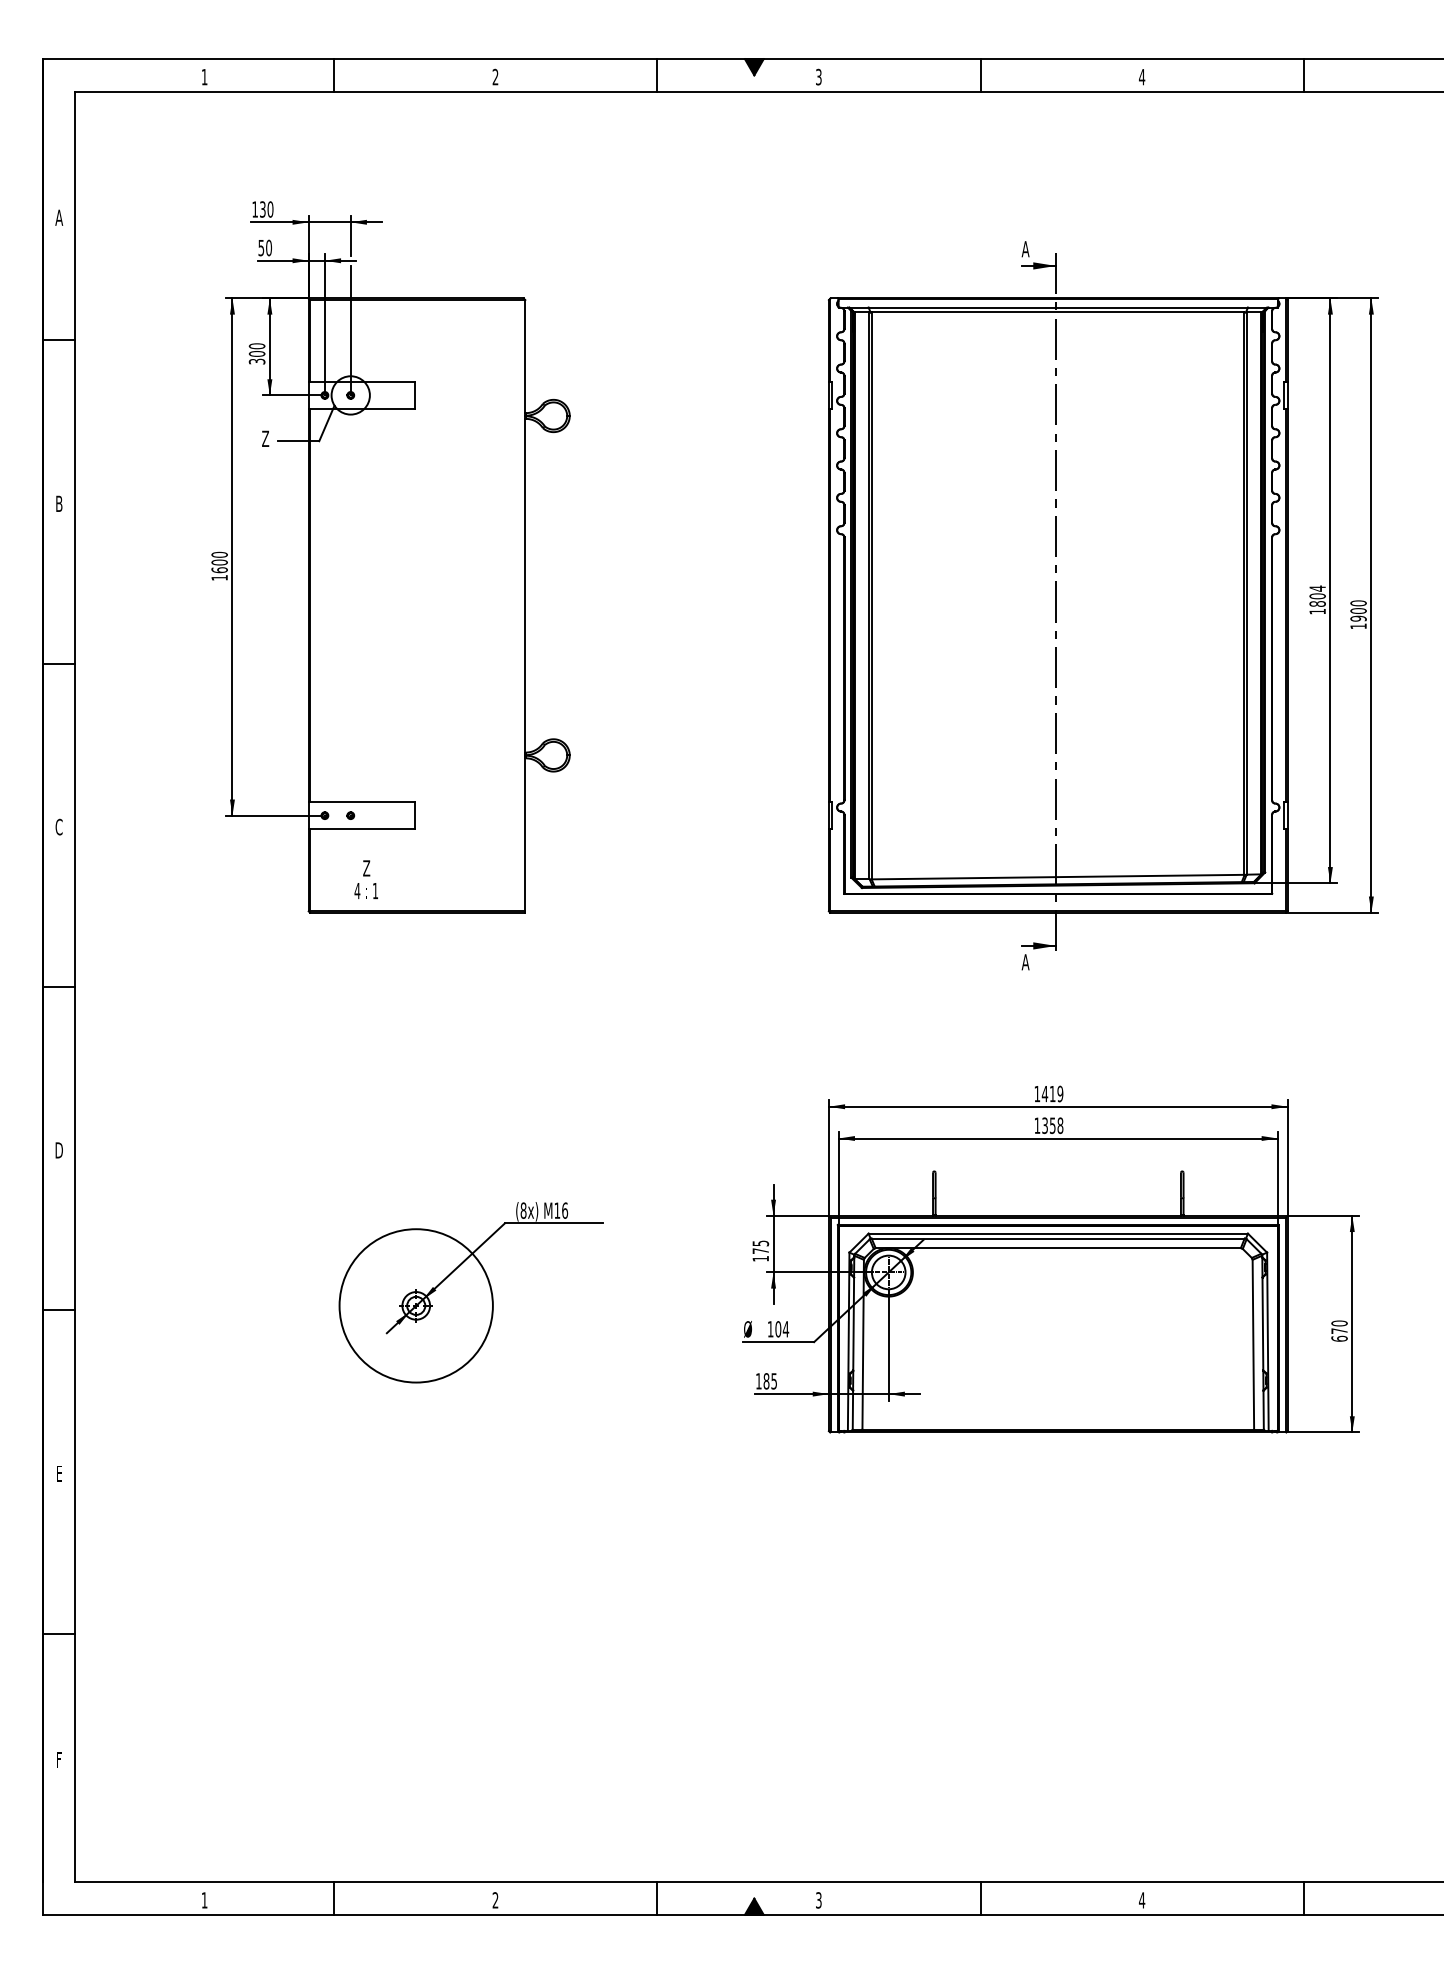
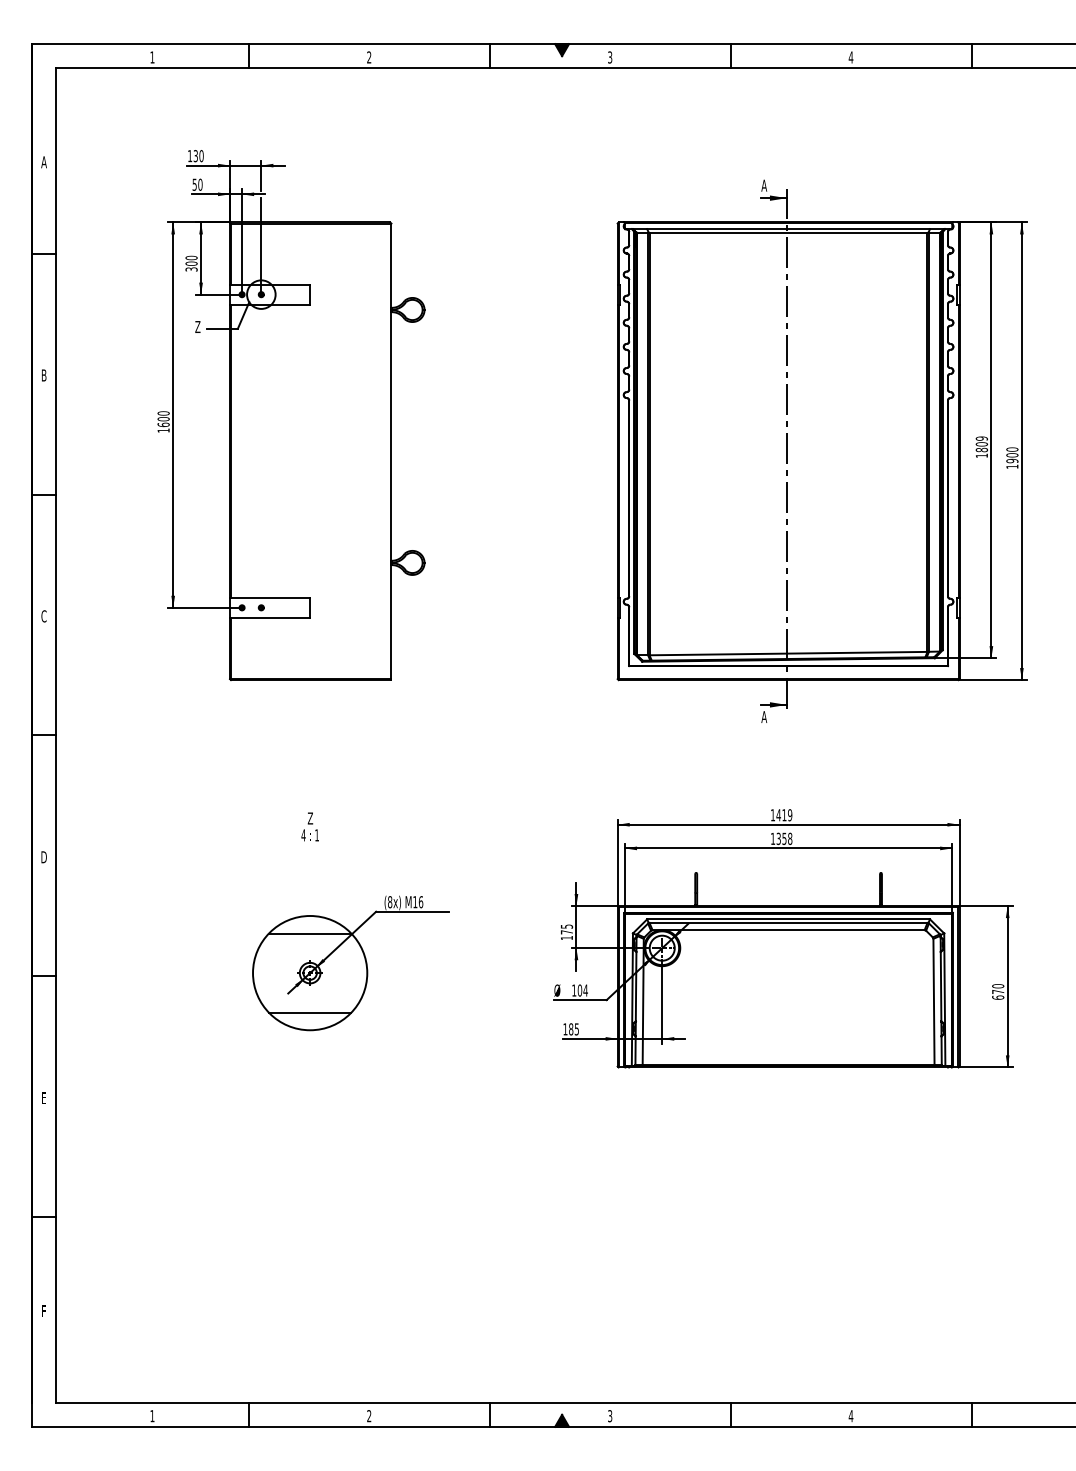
text: (1317, 588) -> (981, 438), 1804 -> 1809
text: (365, 879) -> (309, 826), moved
line: (415, 1252) -> (309, 933), added
line: (415, 1358) -> (309, 1012), added

